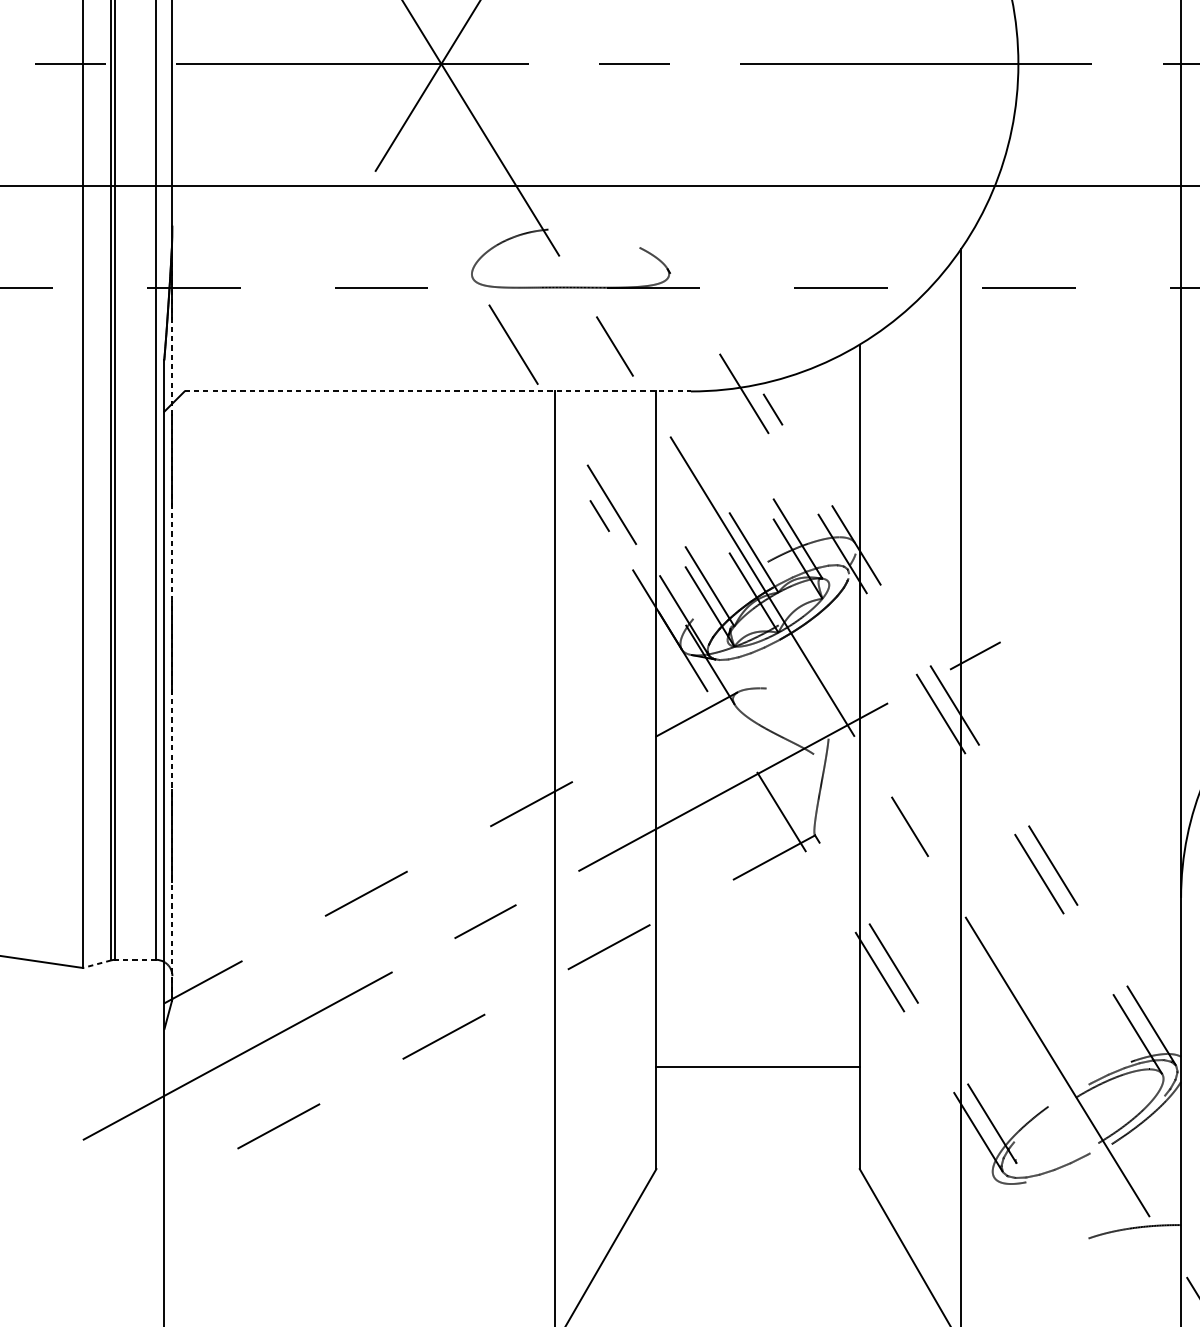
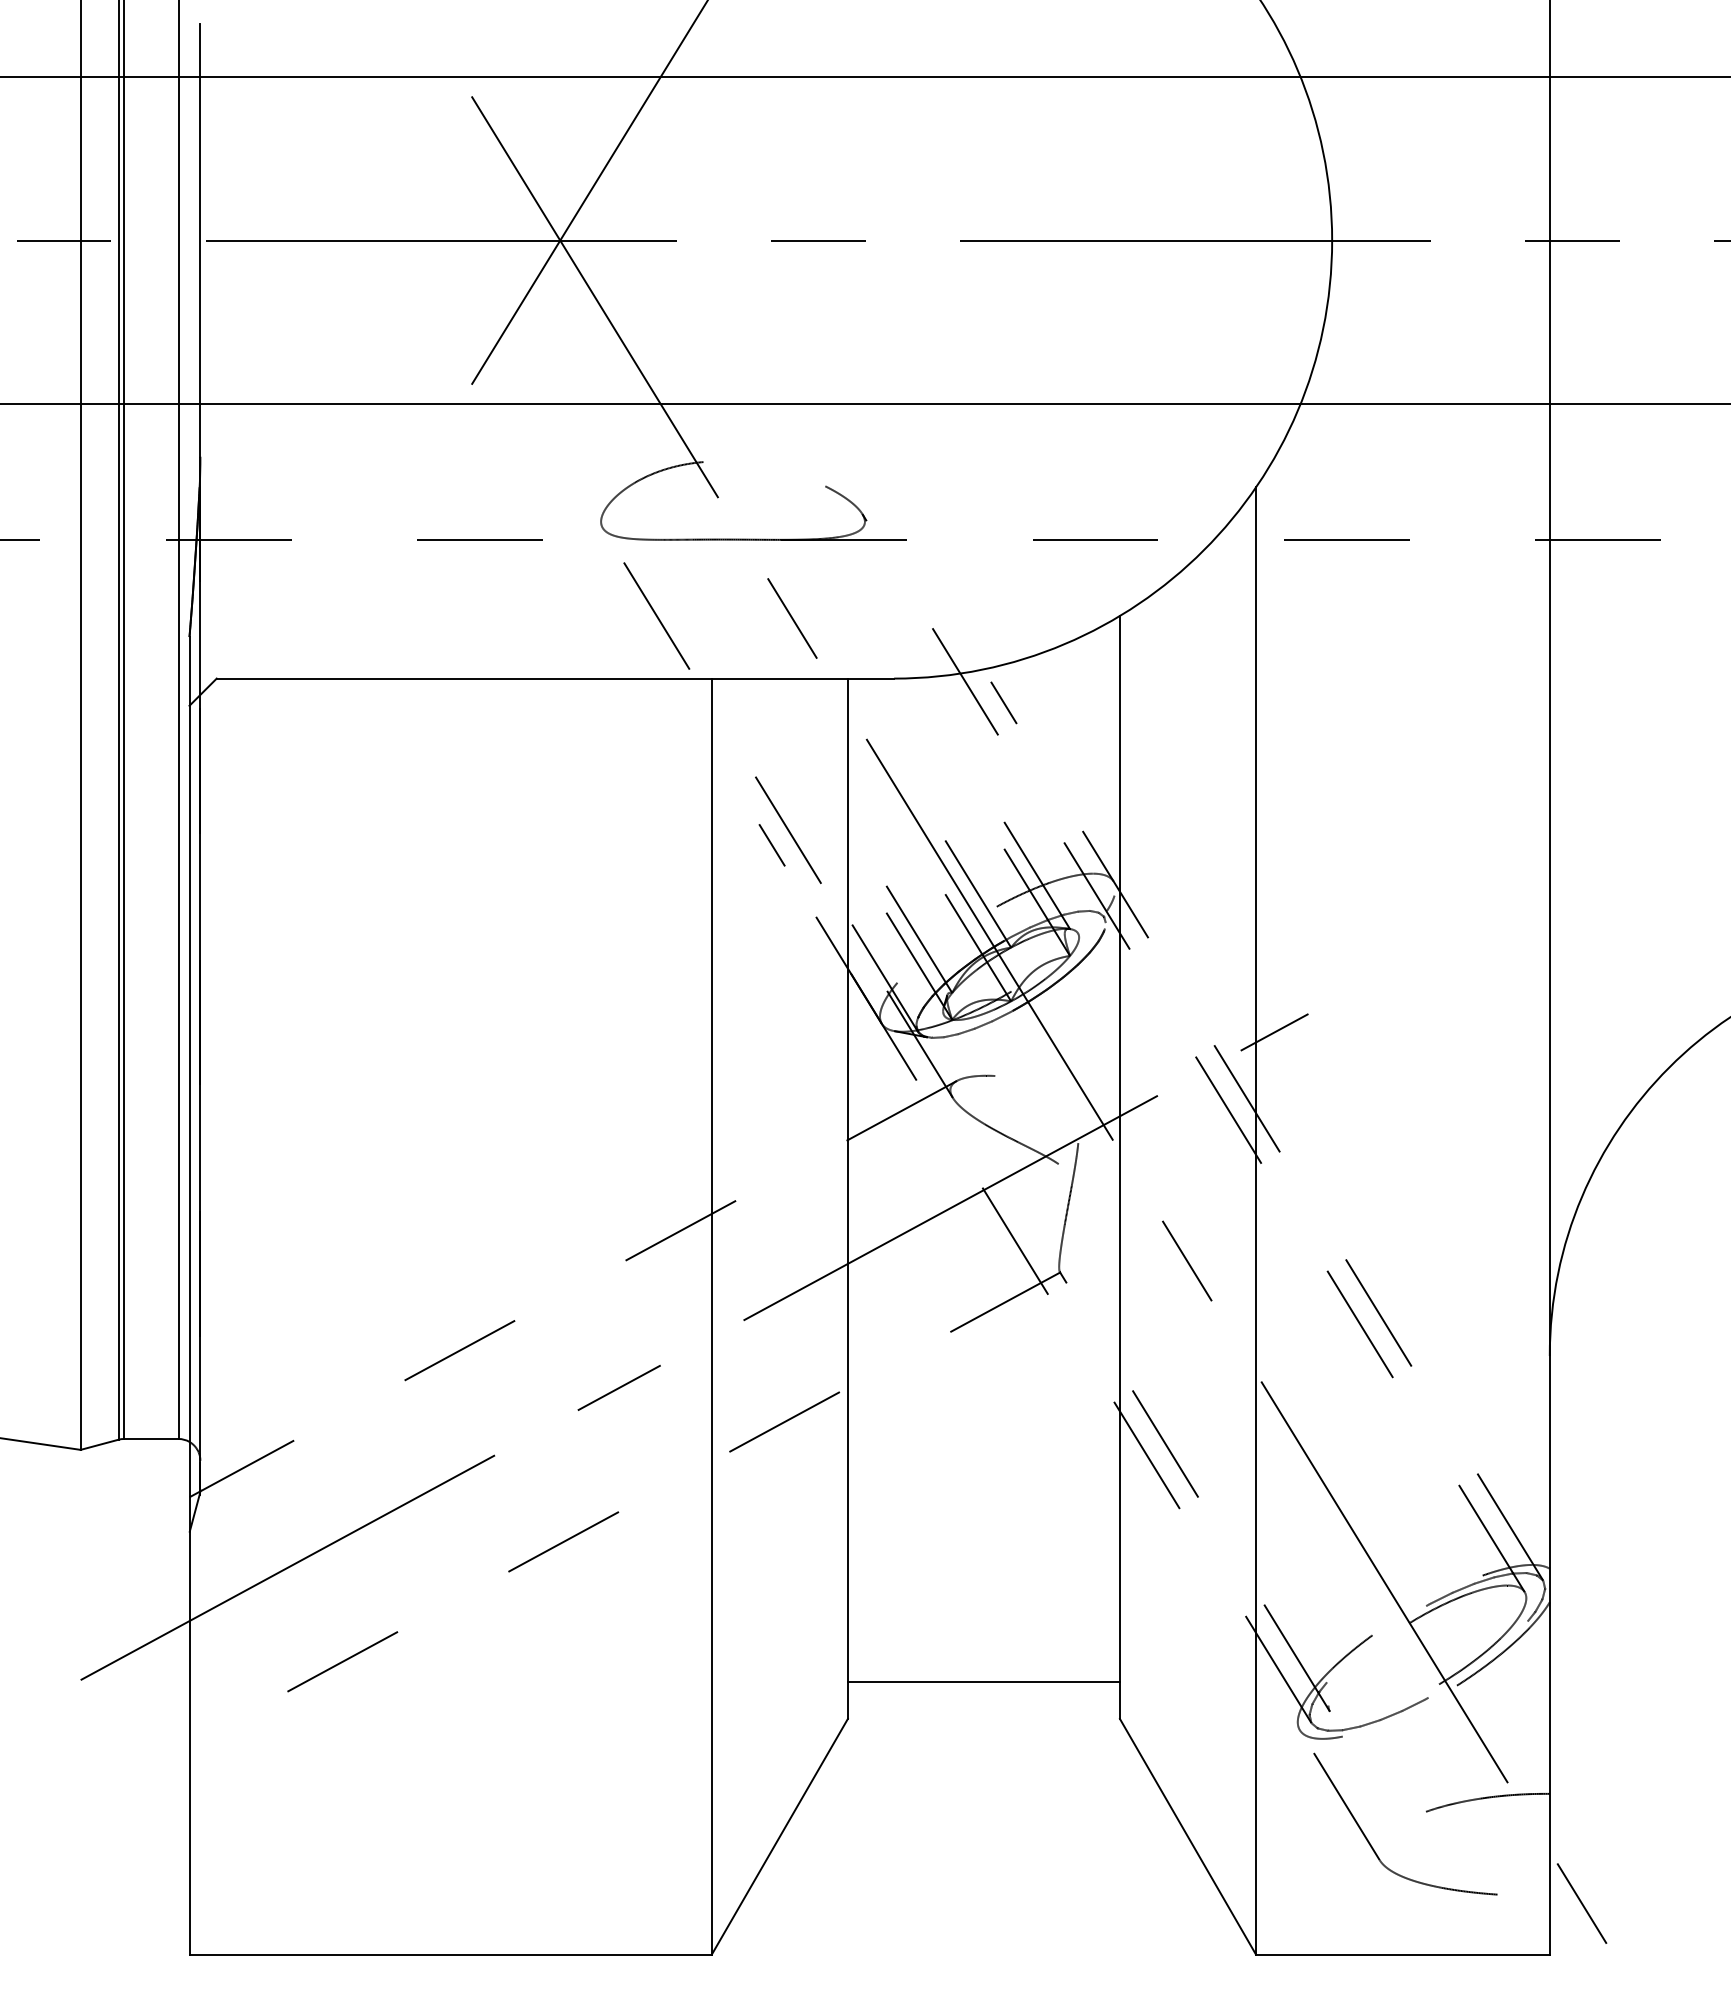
line: (437, 391) -> (555, 678), dashed -> solid
line: (171, 624) -> (199, 990), dashed -> solid
line: (135, 960) -> (150, 1439), dashed -> solid
line: (96, 963) -> (99, 1444), dashed -> solid
line: (757, 1067) -> (983, 1682), moved
part: (1047, 1262) -> (1371, 1844), added

